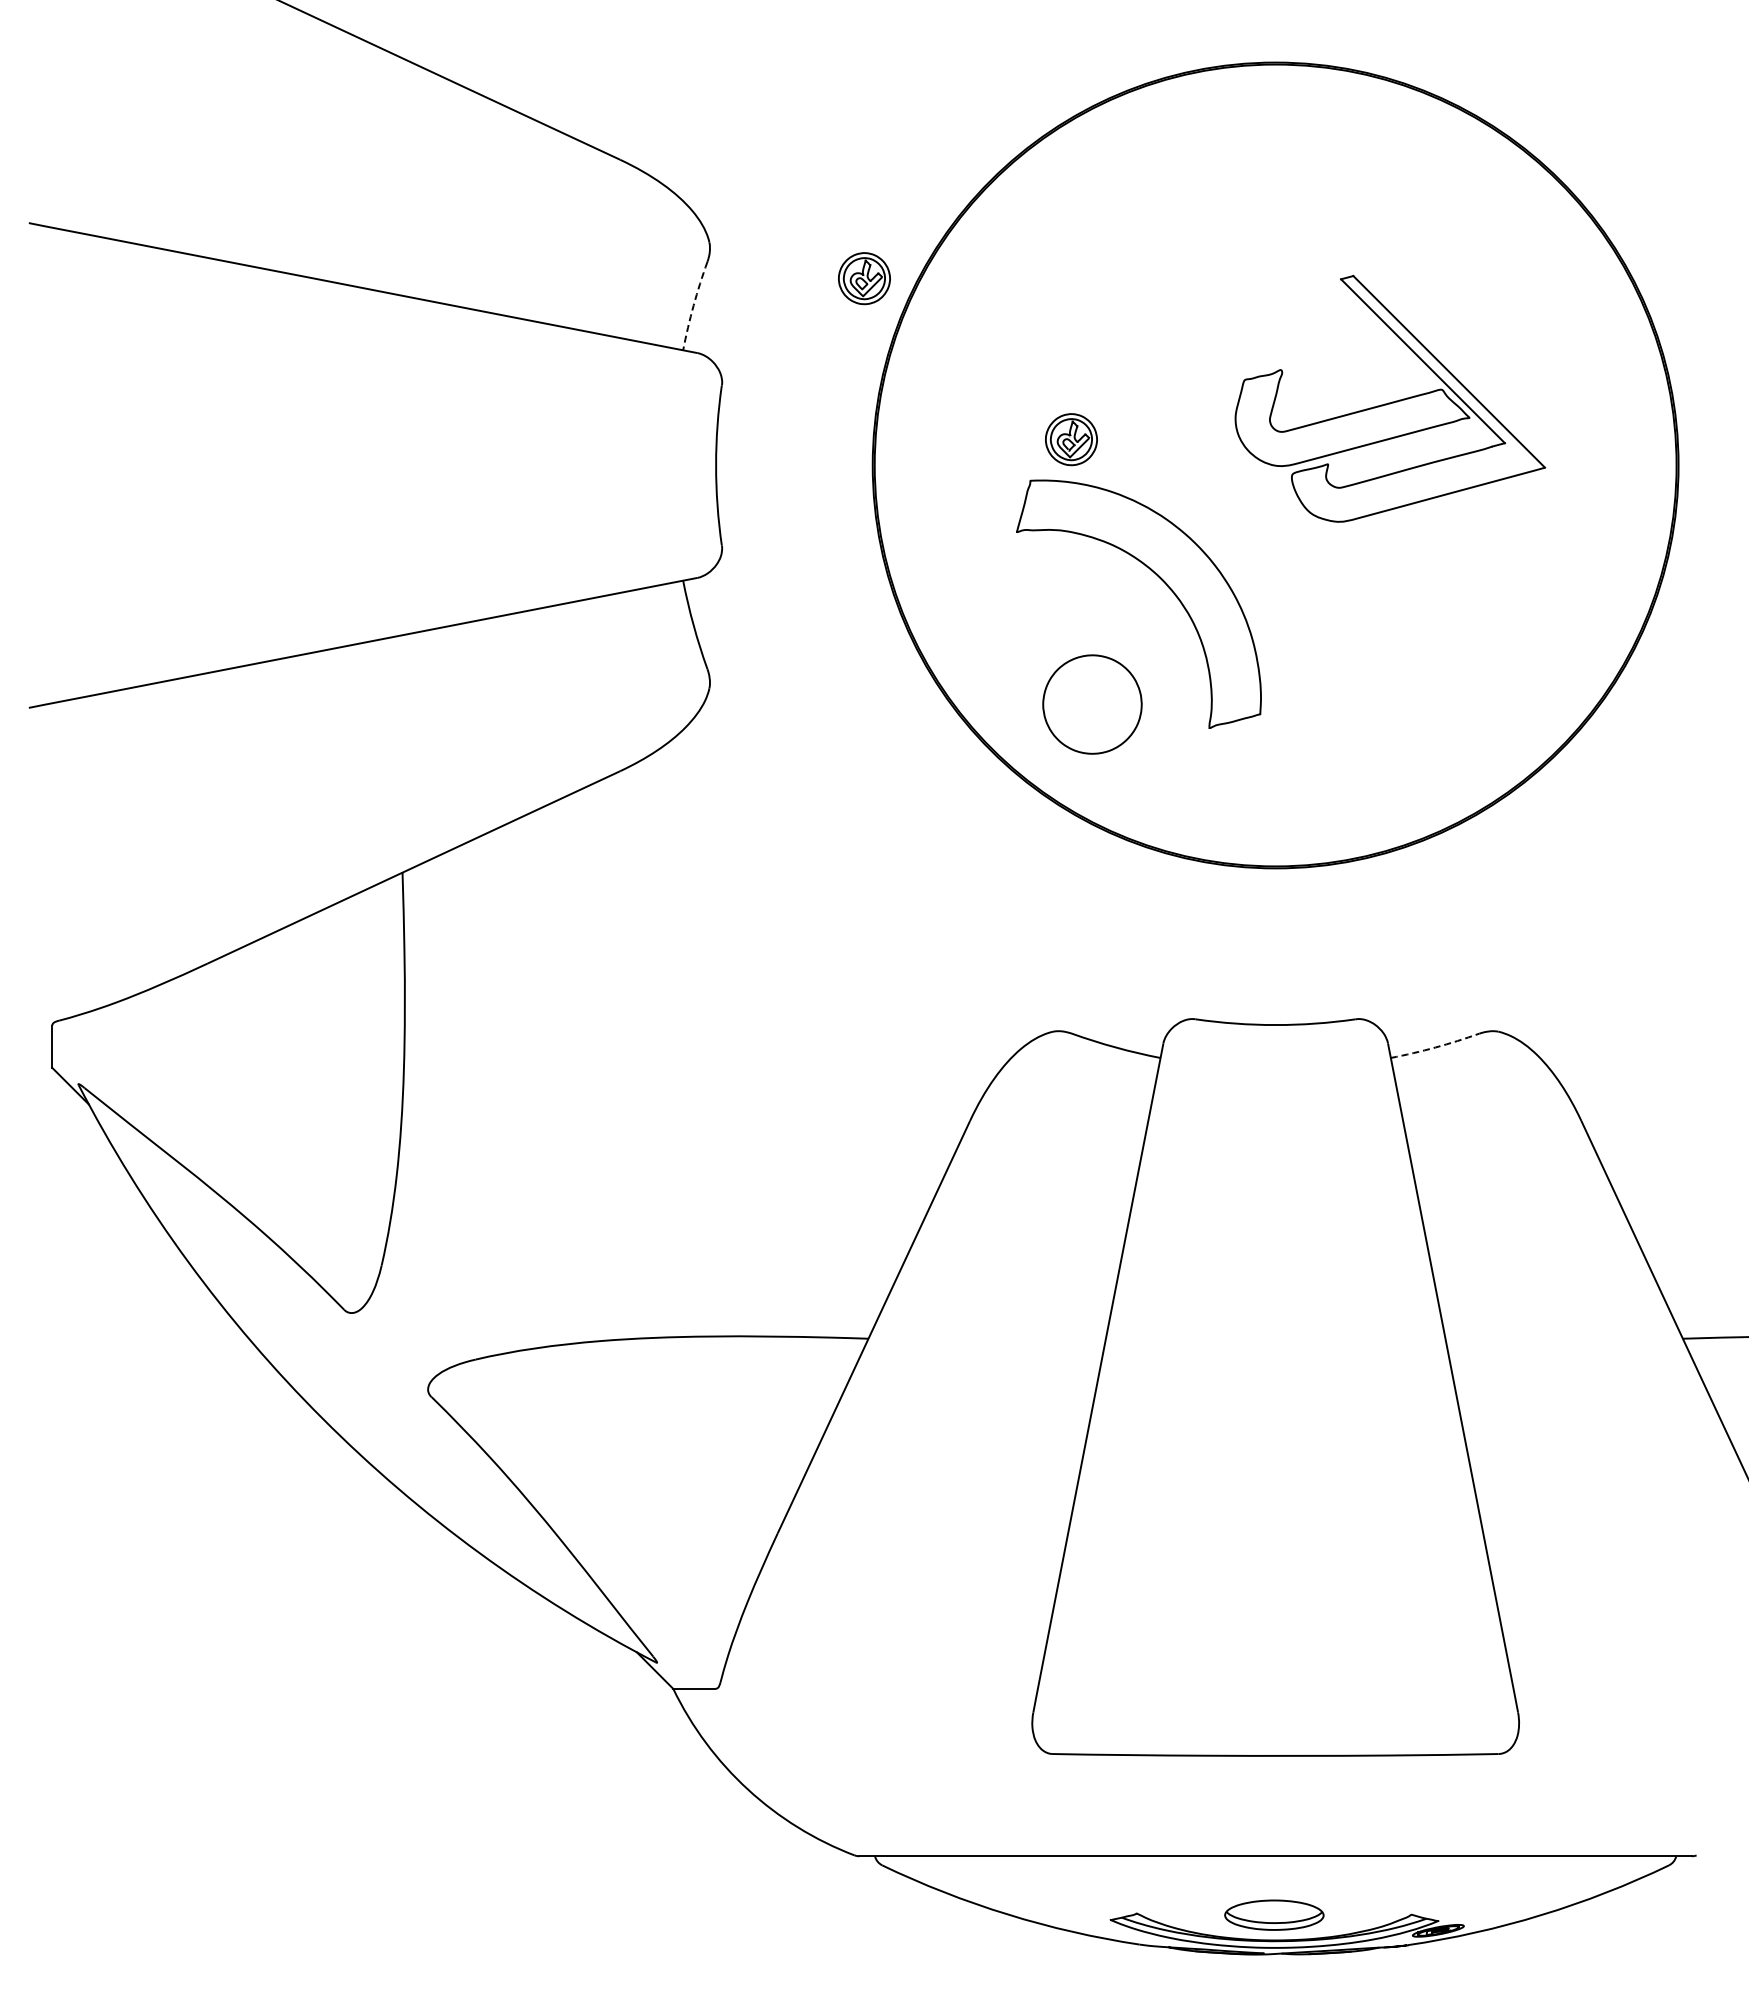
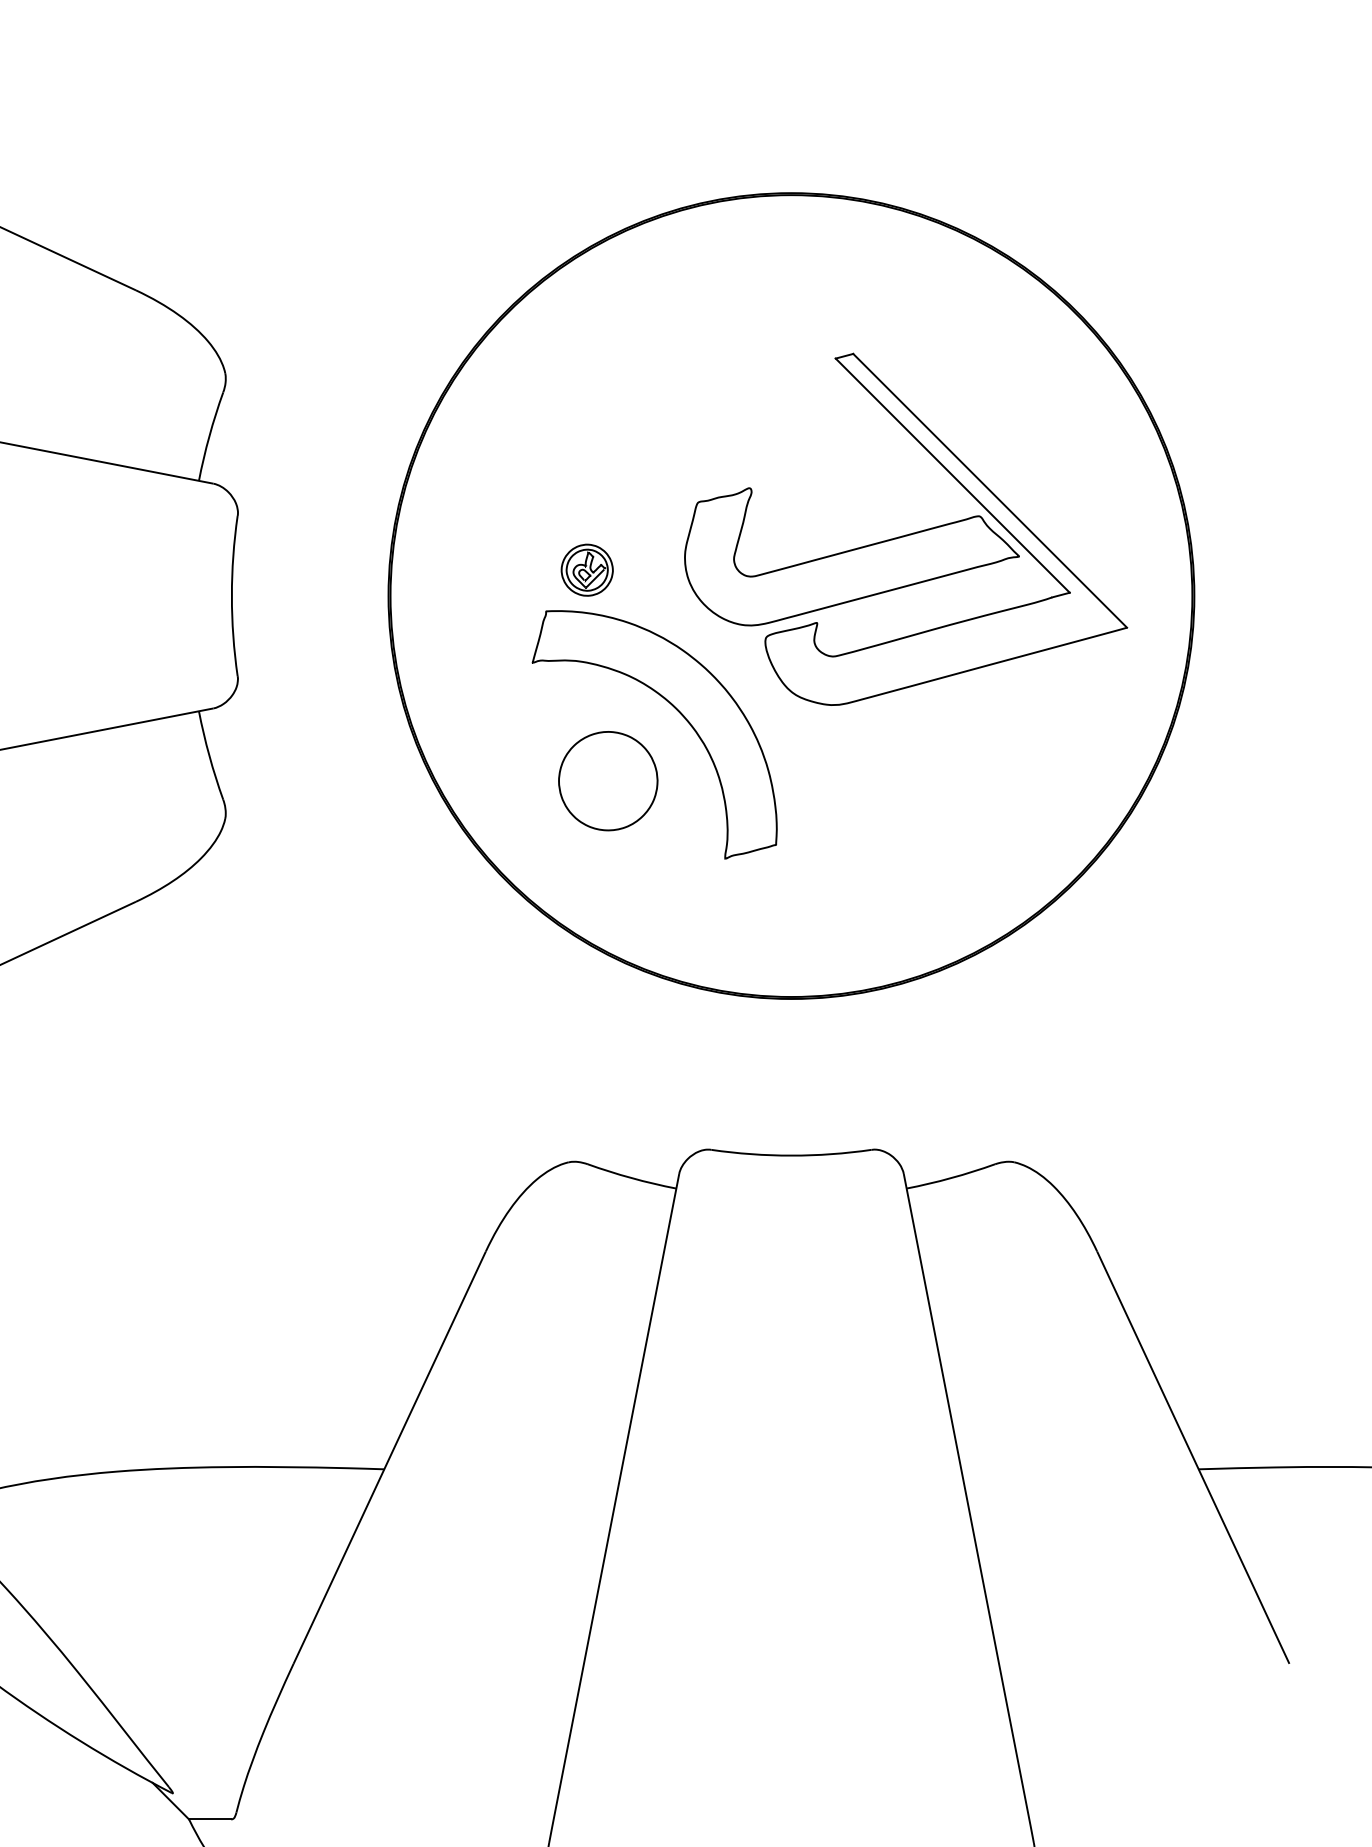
part: (864, 278) -> (380, 409), removed
arc: (693, 305) -> (209, 436), dashed -> solid
part: (1390, 398) -> (906, 529), size x1.43
part: (1092, 704) -> (608, 781), moved
arc: (1435, 1047) -> (951, 1178), dashed -> solid

